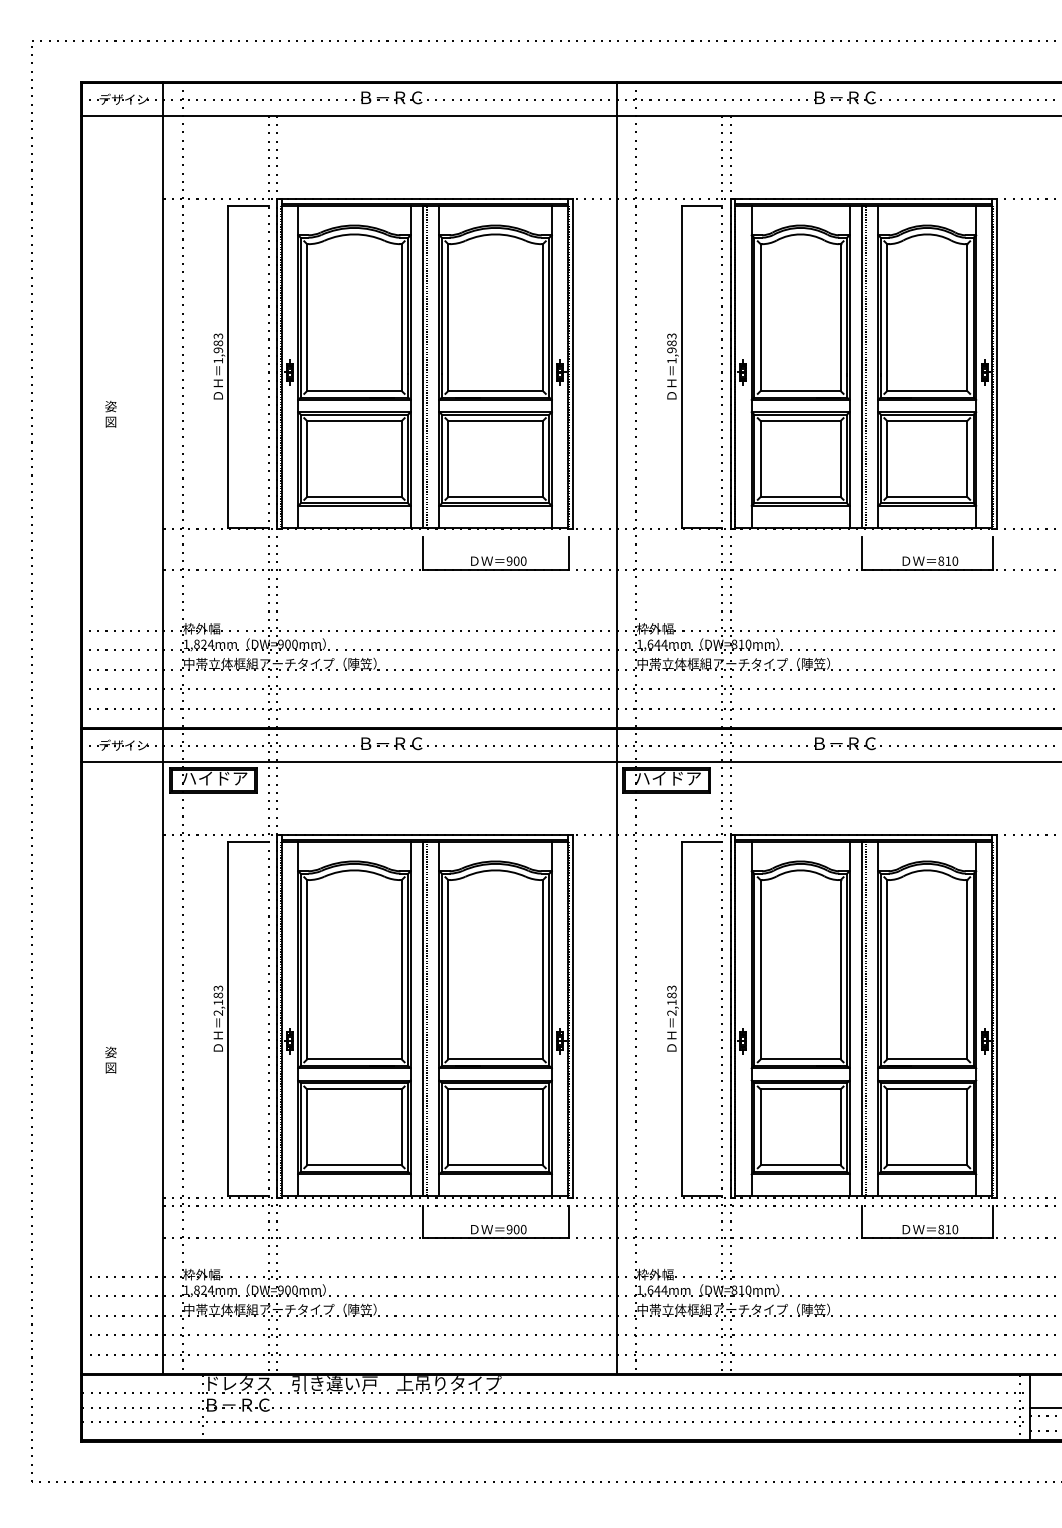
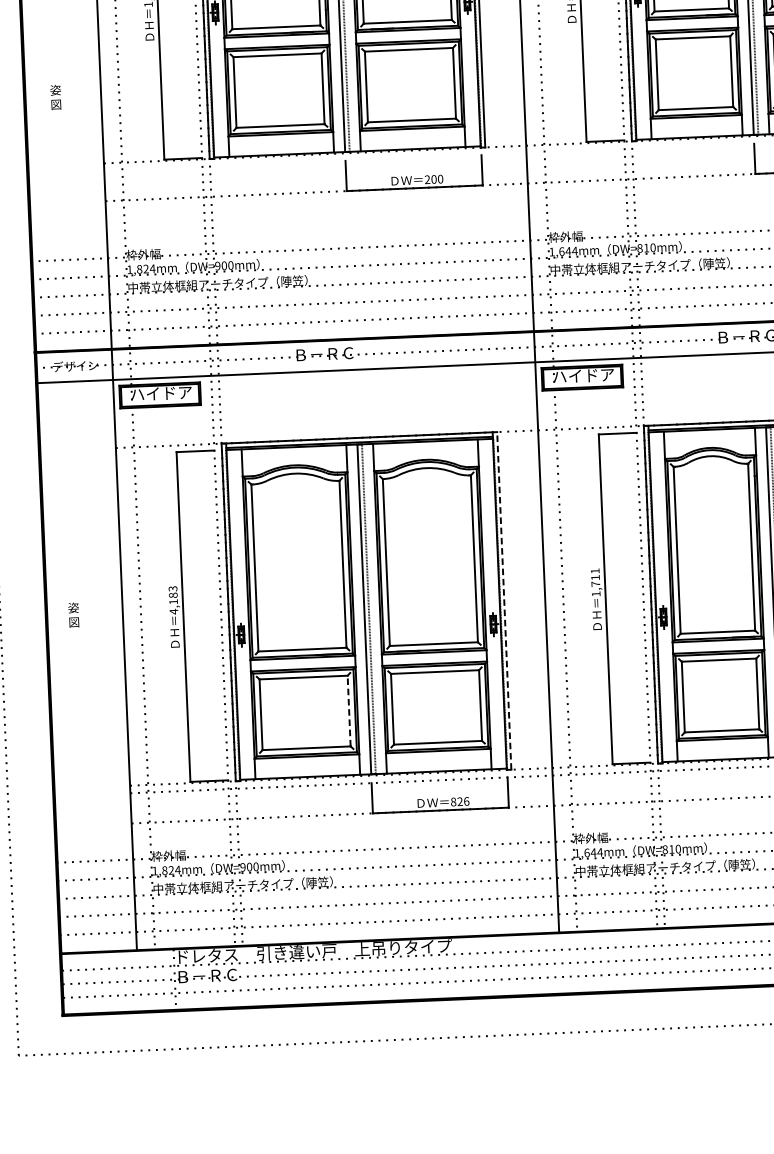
text: (110, 414) -> (55, 97), moved
text: (509, 561) -> (427, 180), 900 -> 200
text: (671, 1000) -> (595, 582), 2,183 -> 1,711
text: (217, 1013) -> (173, 612), 2,183 -> 4,183
line: (573, 1015) -> (504, 600), solid -> dashed
text: (110, 1059) -> (73, 614), moved
line: (401, 1127) -> (348, 711), solid -> dashed
text: (516, 1229) -> (459, 801), 900 -> 826

